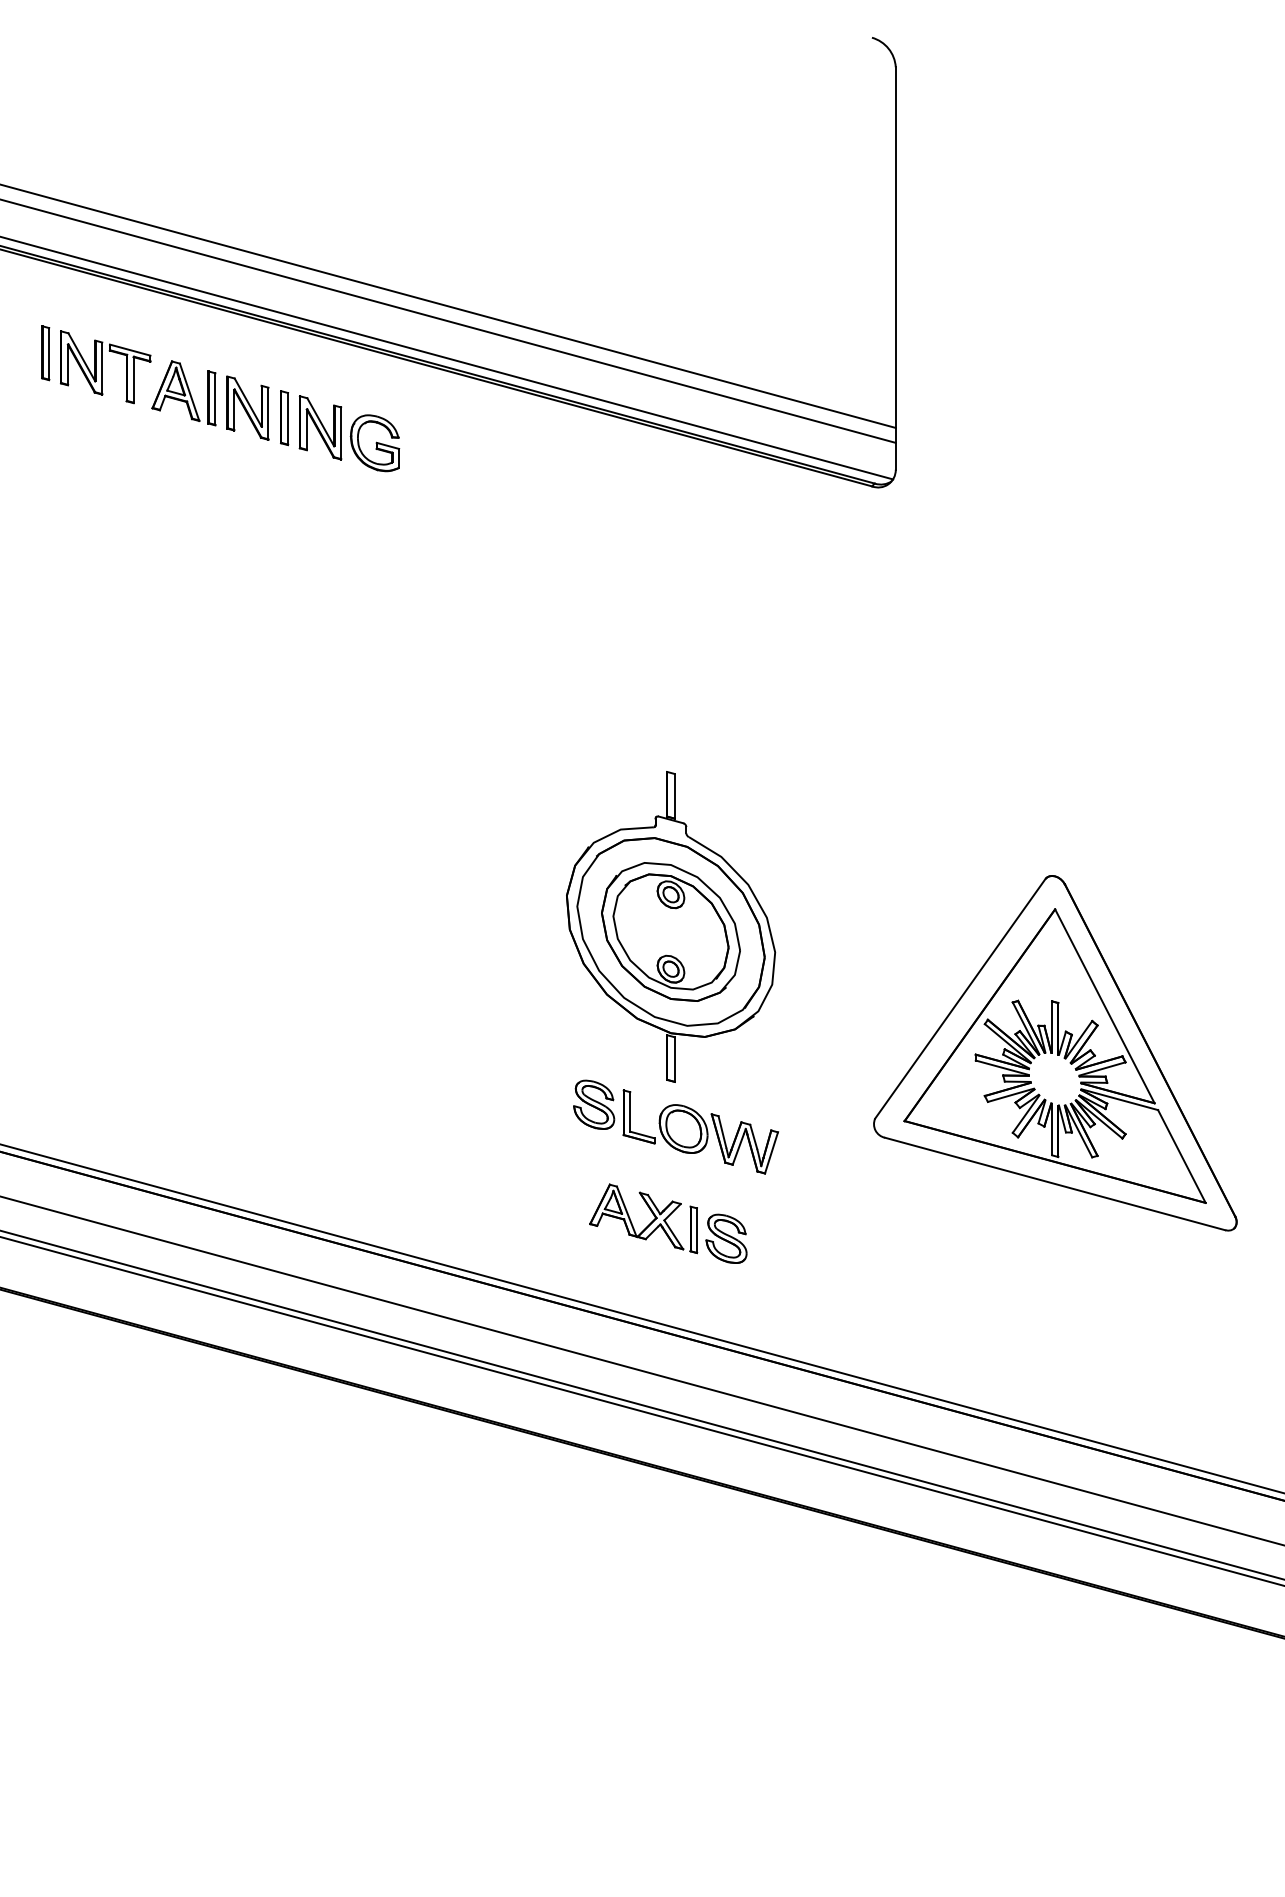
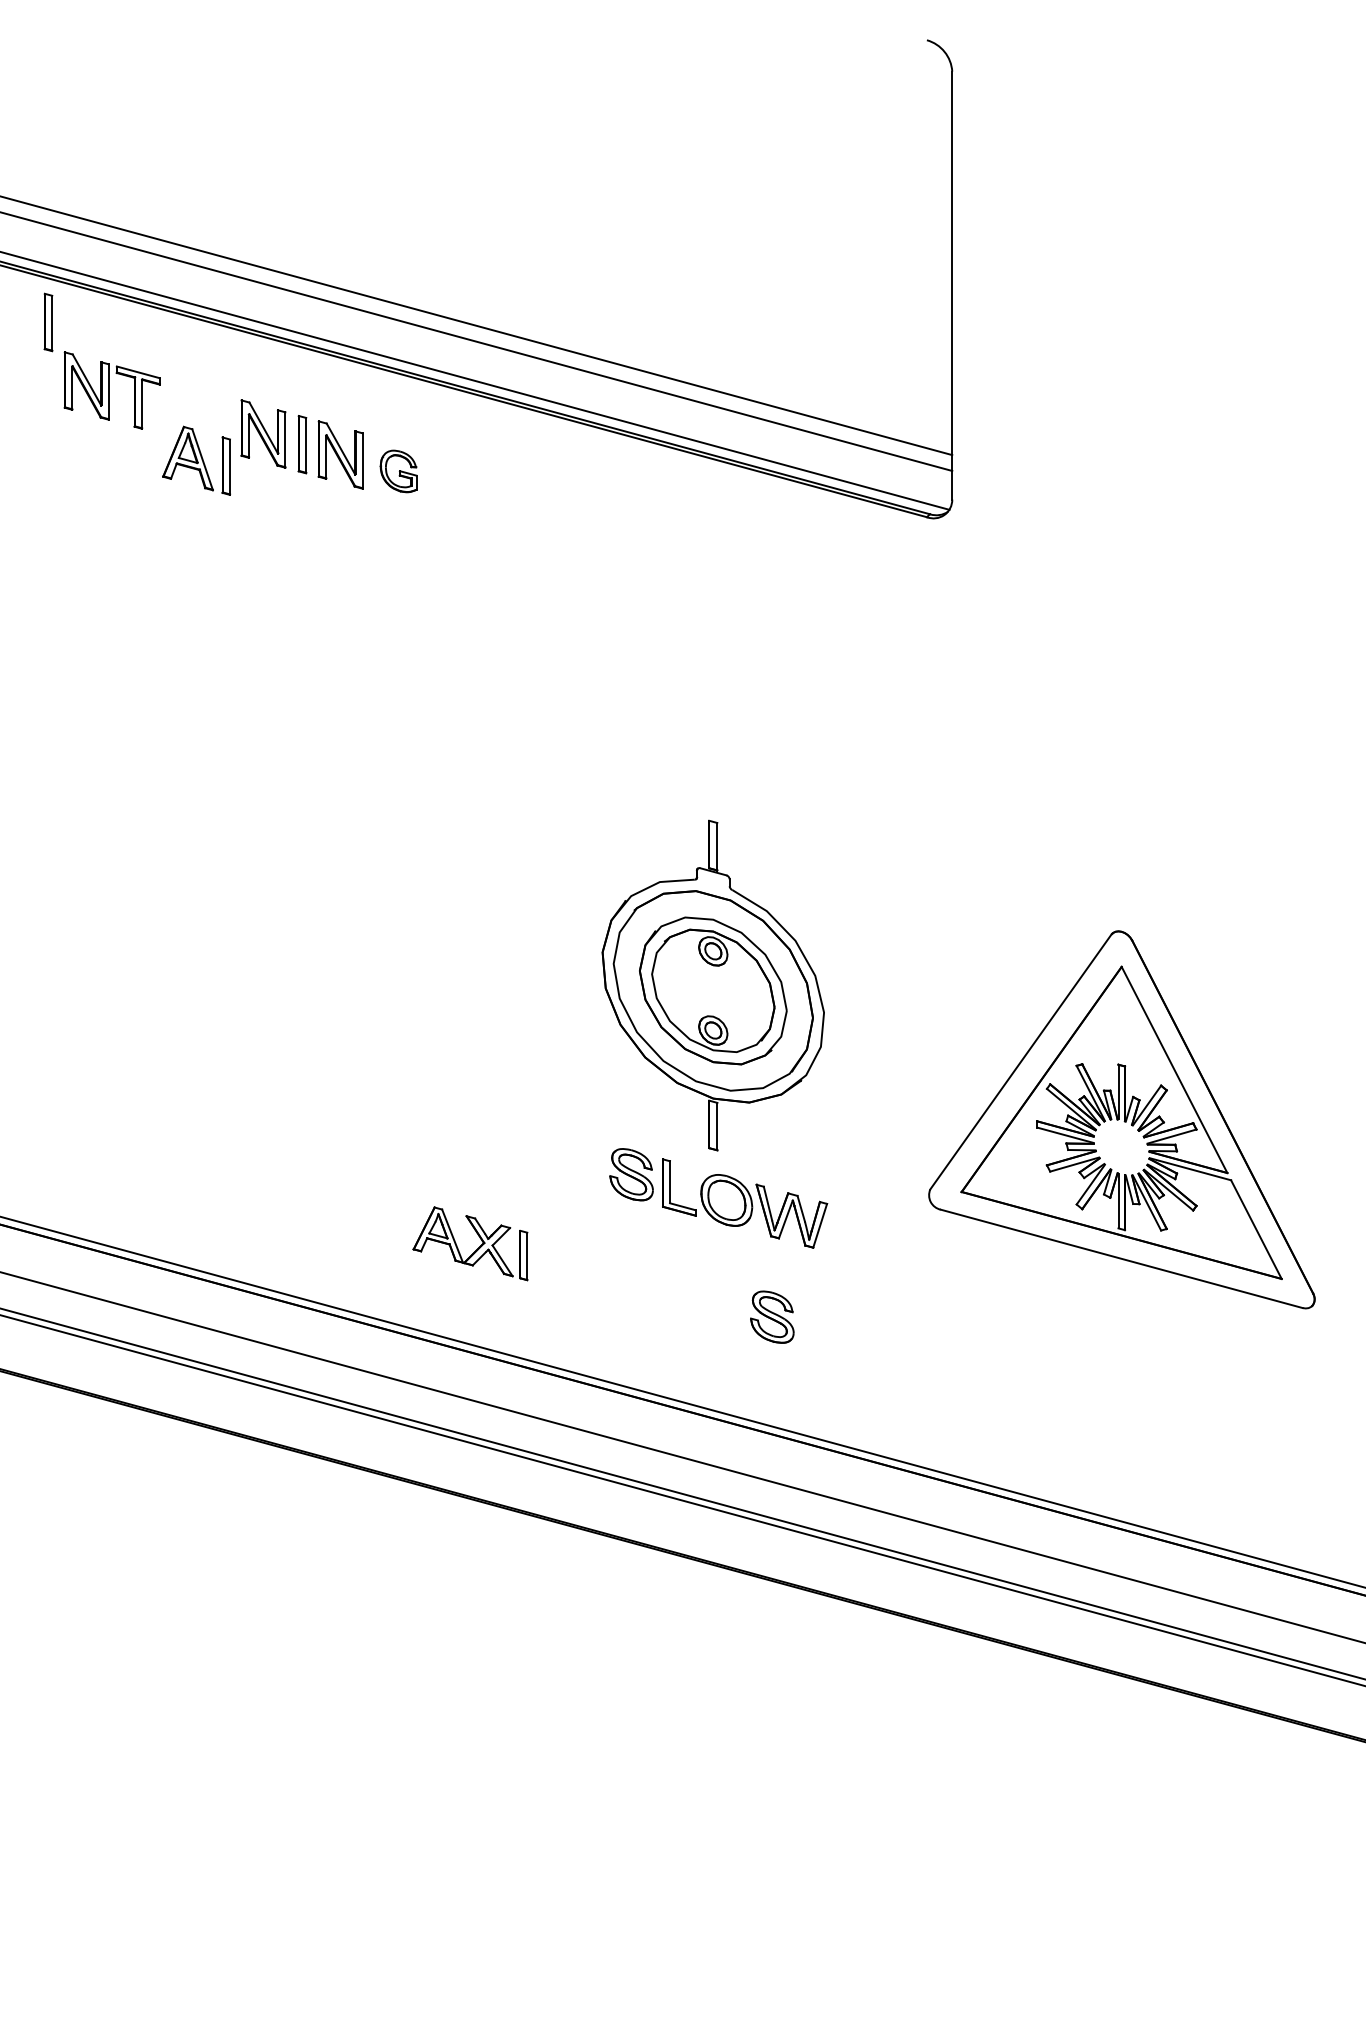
part: (45, 353) -> (48, 322), moved
part: (183, 393) -> (196, 461), moved
part: (374, 443) -> (398, 471), size x0.7
part: (649, 1223) -> (476, 1248), moved

